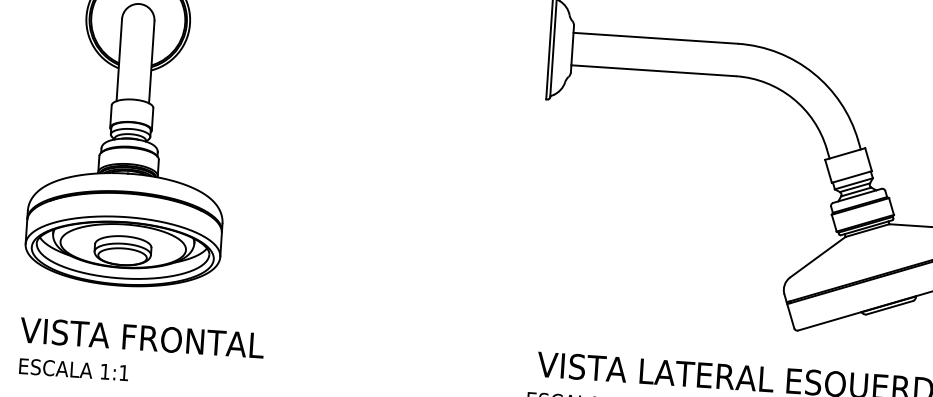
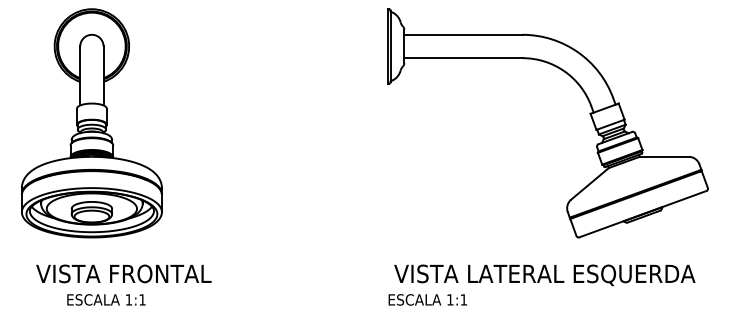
text: (141, 337) -> (123, 273), moved
text: (74, 369) -> (106, 299), moved

